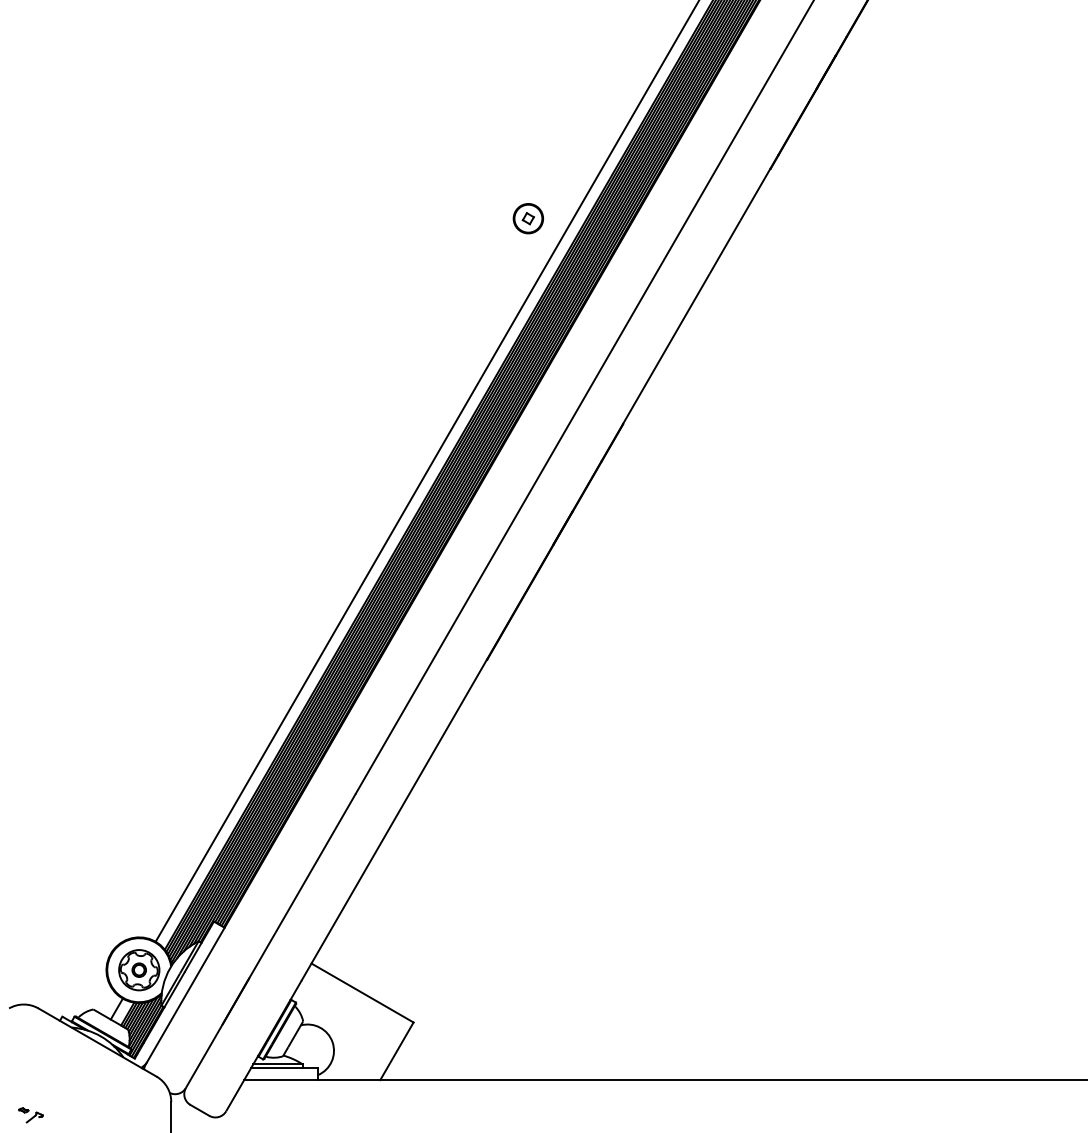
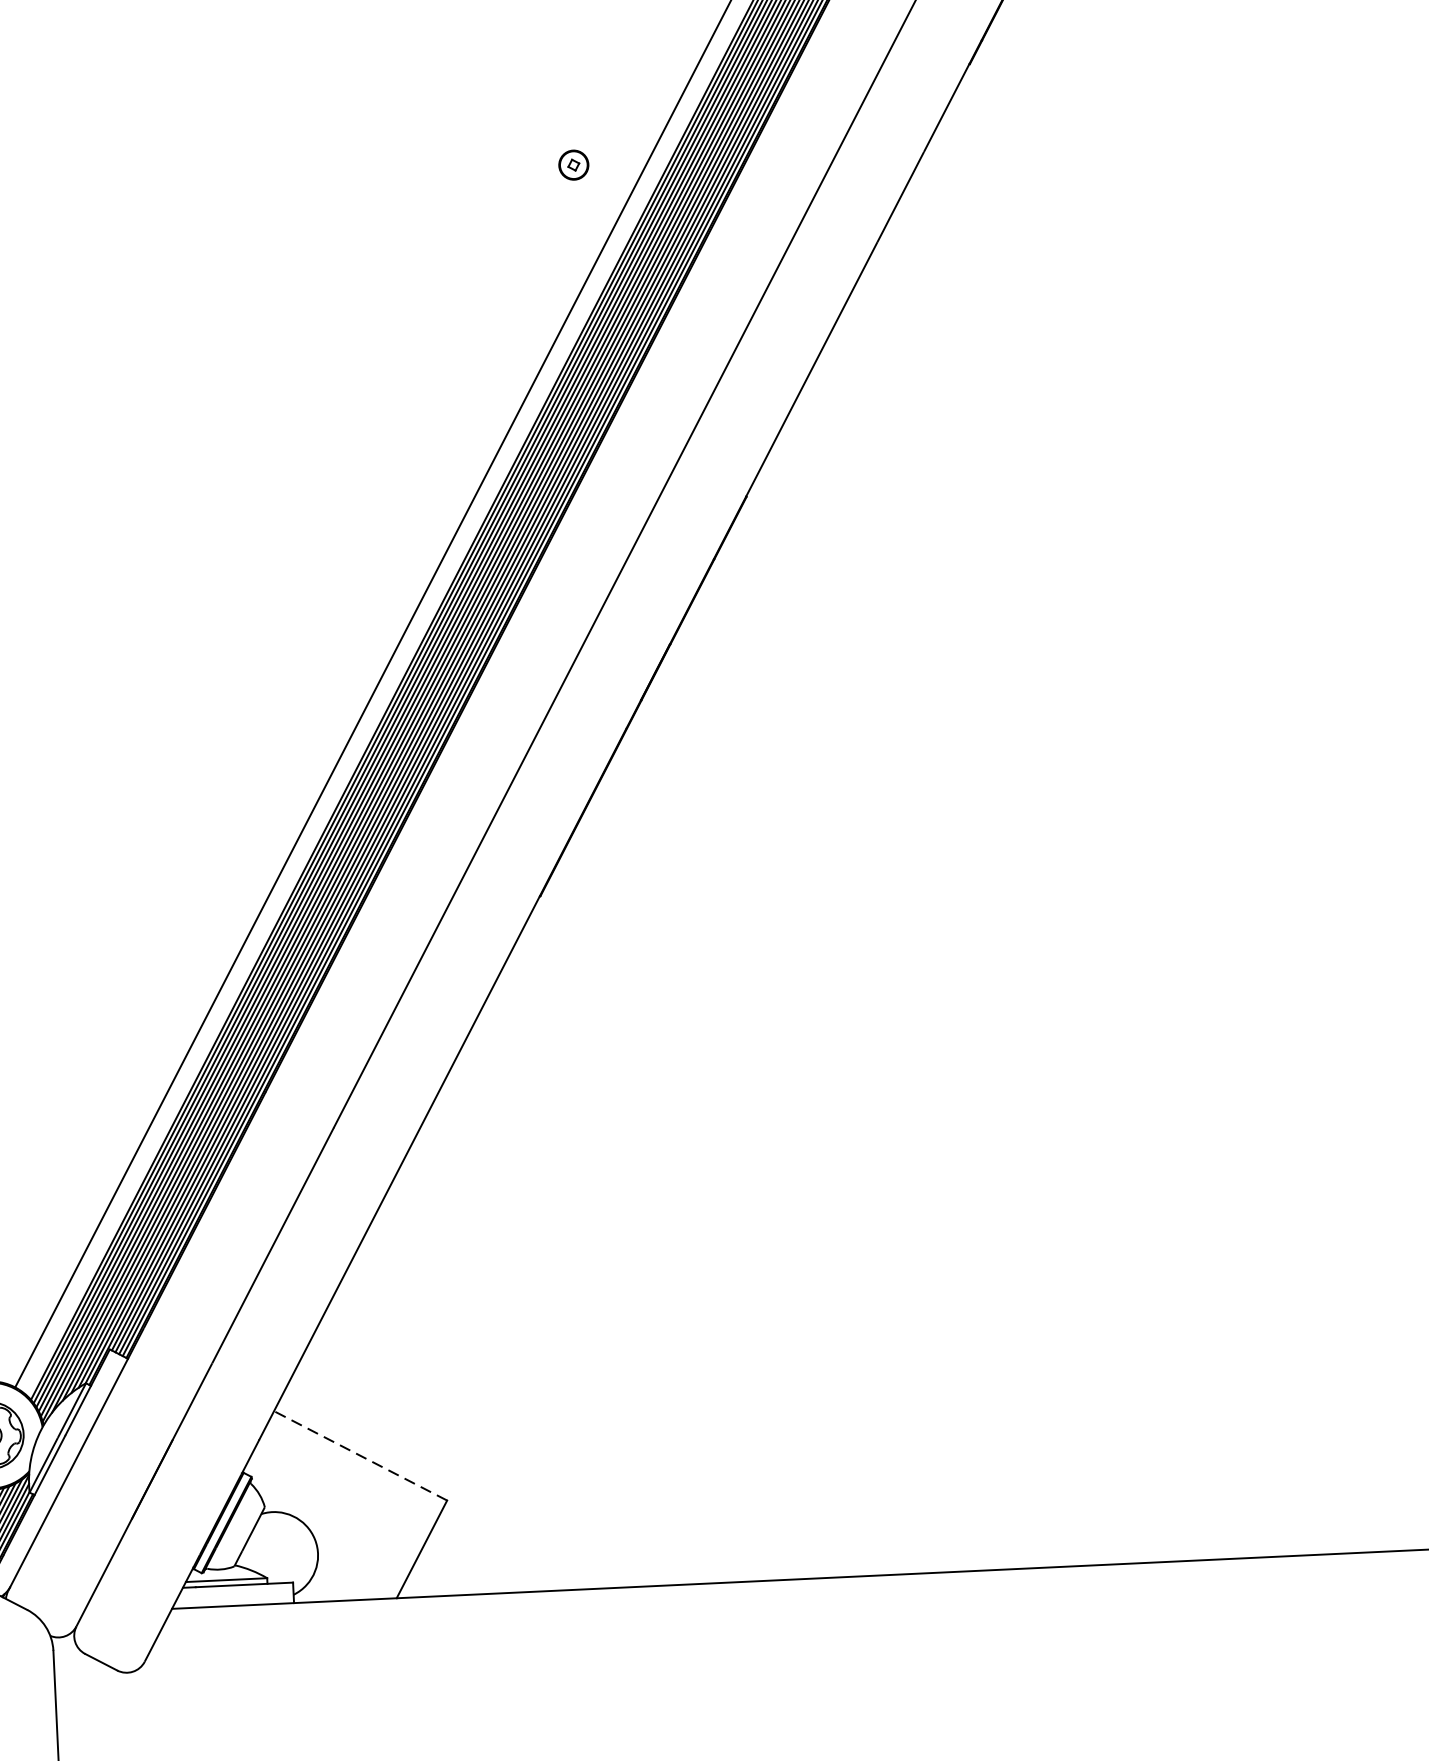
part: (527, 218) -> (572, 164), size x0.6
line: (362, 993) -> (360, 1456), solid -> dashed

